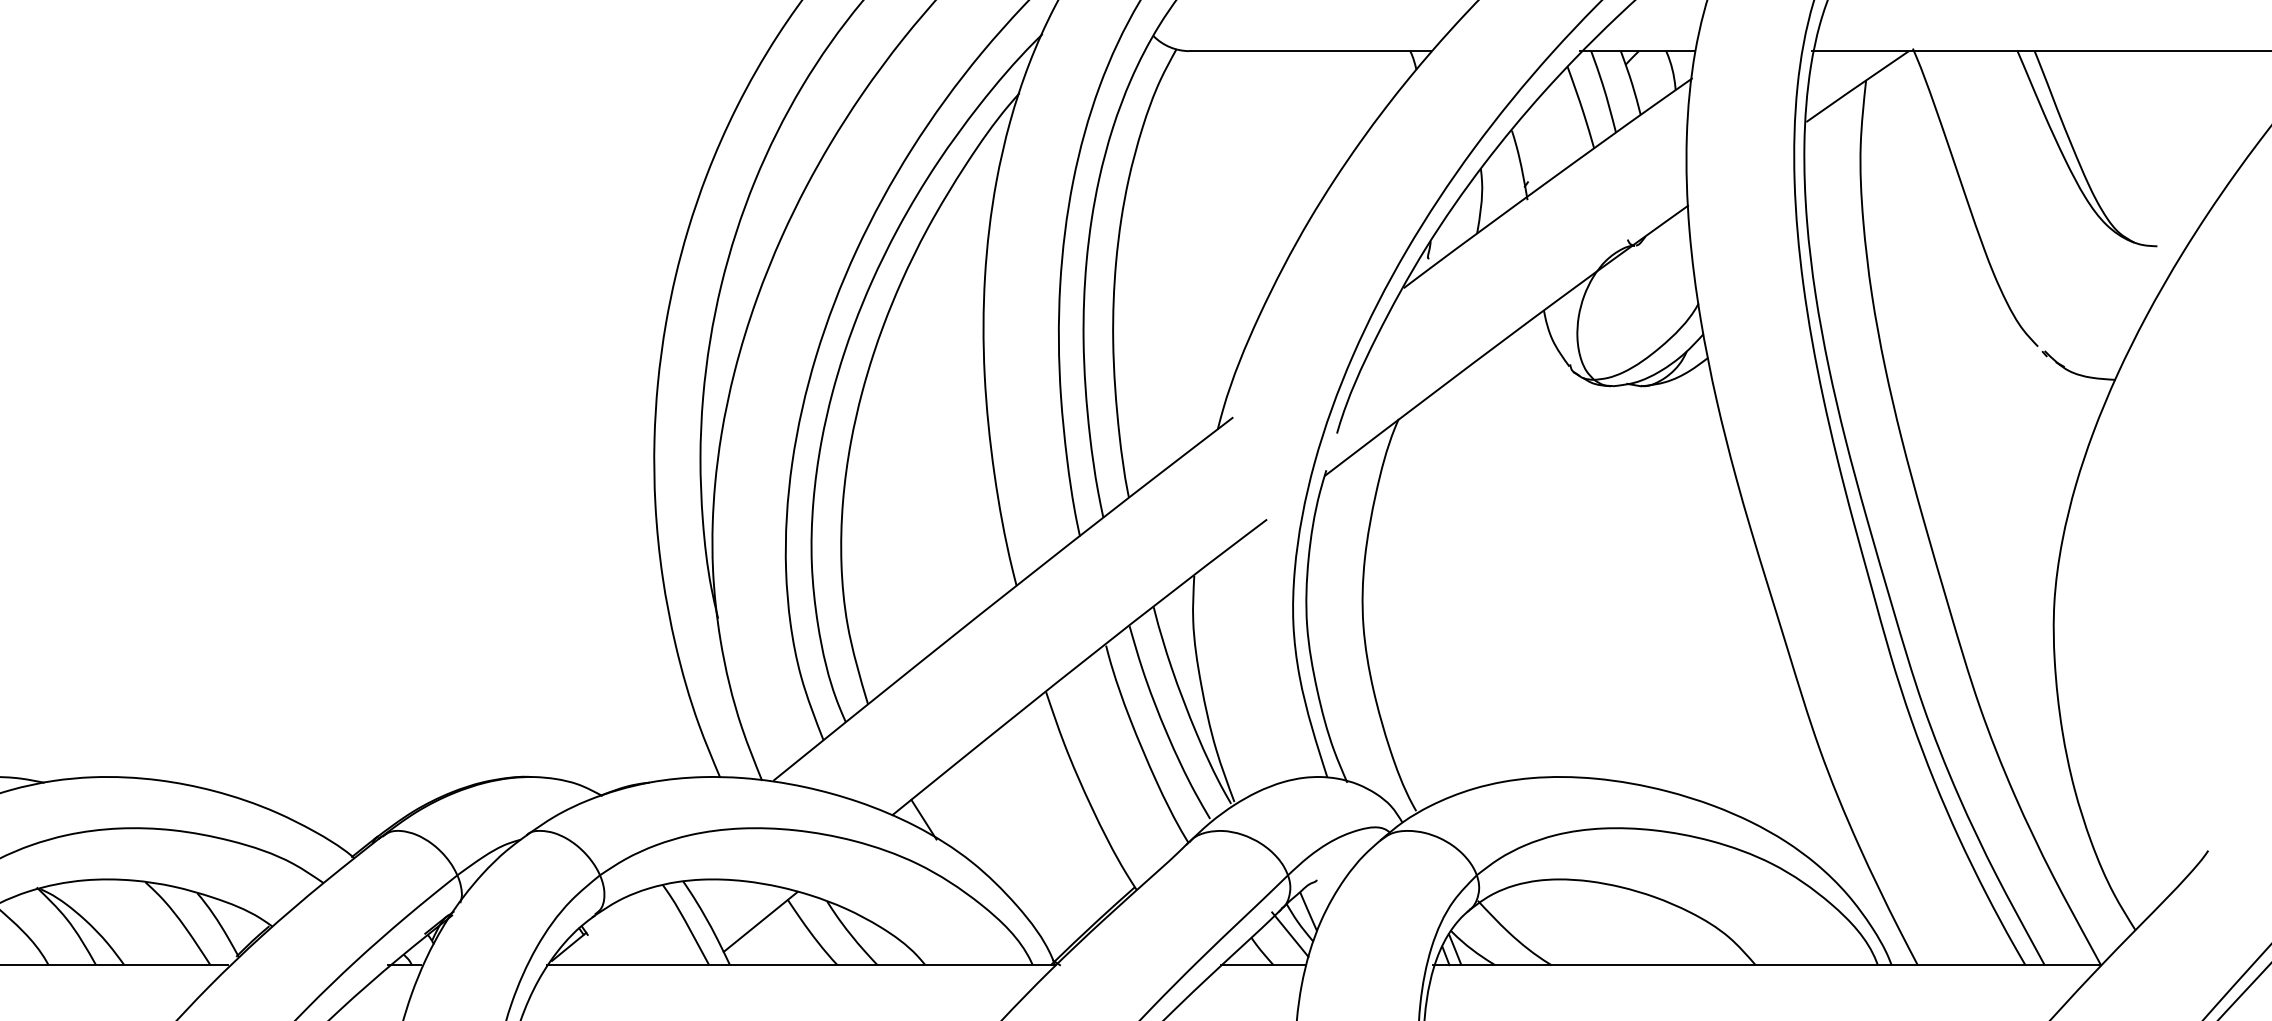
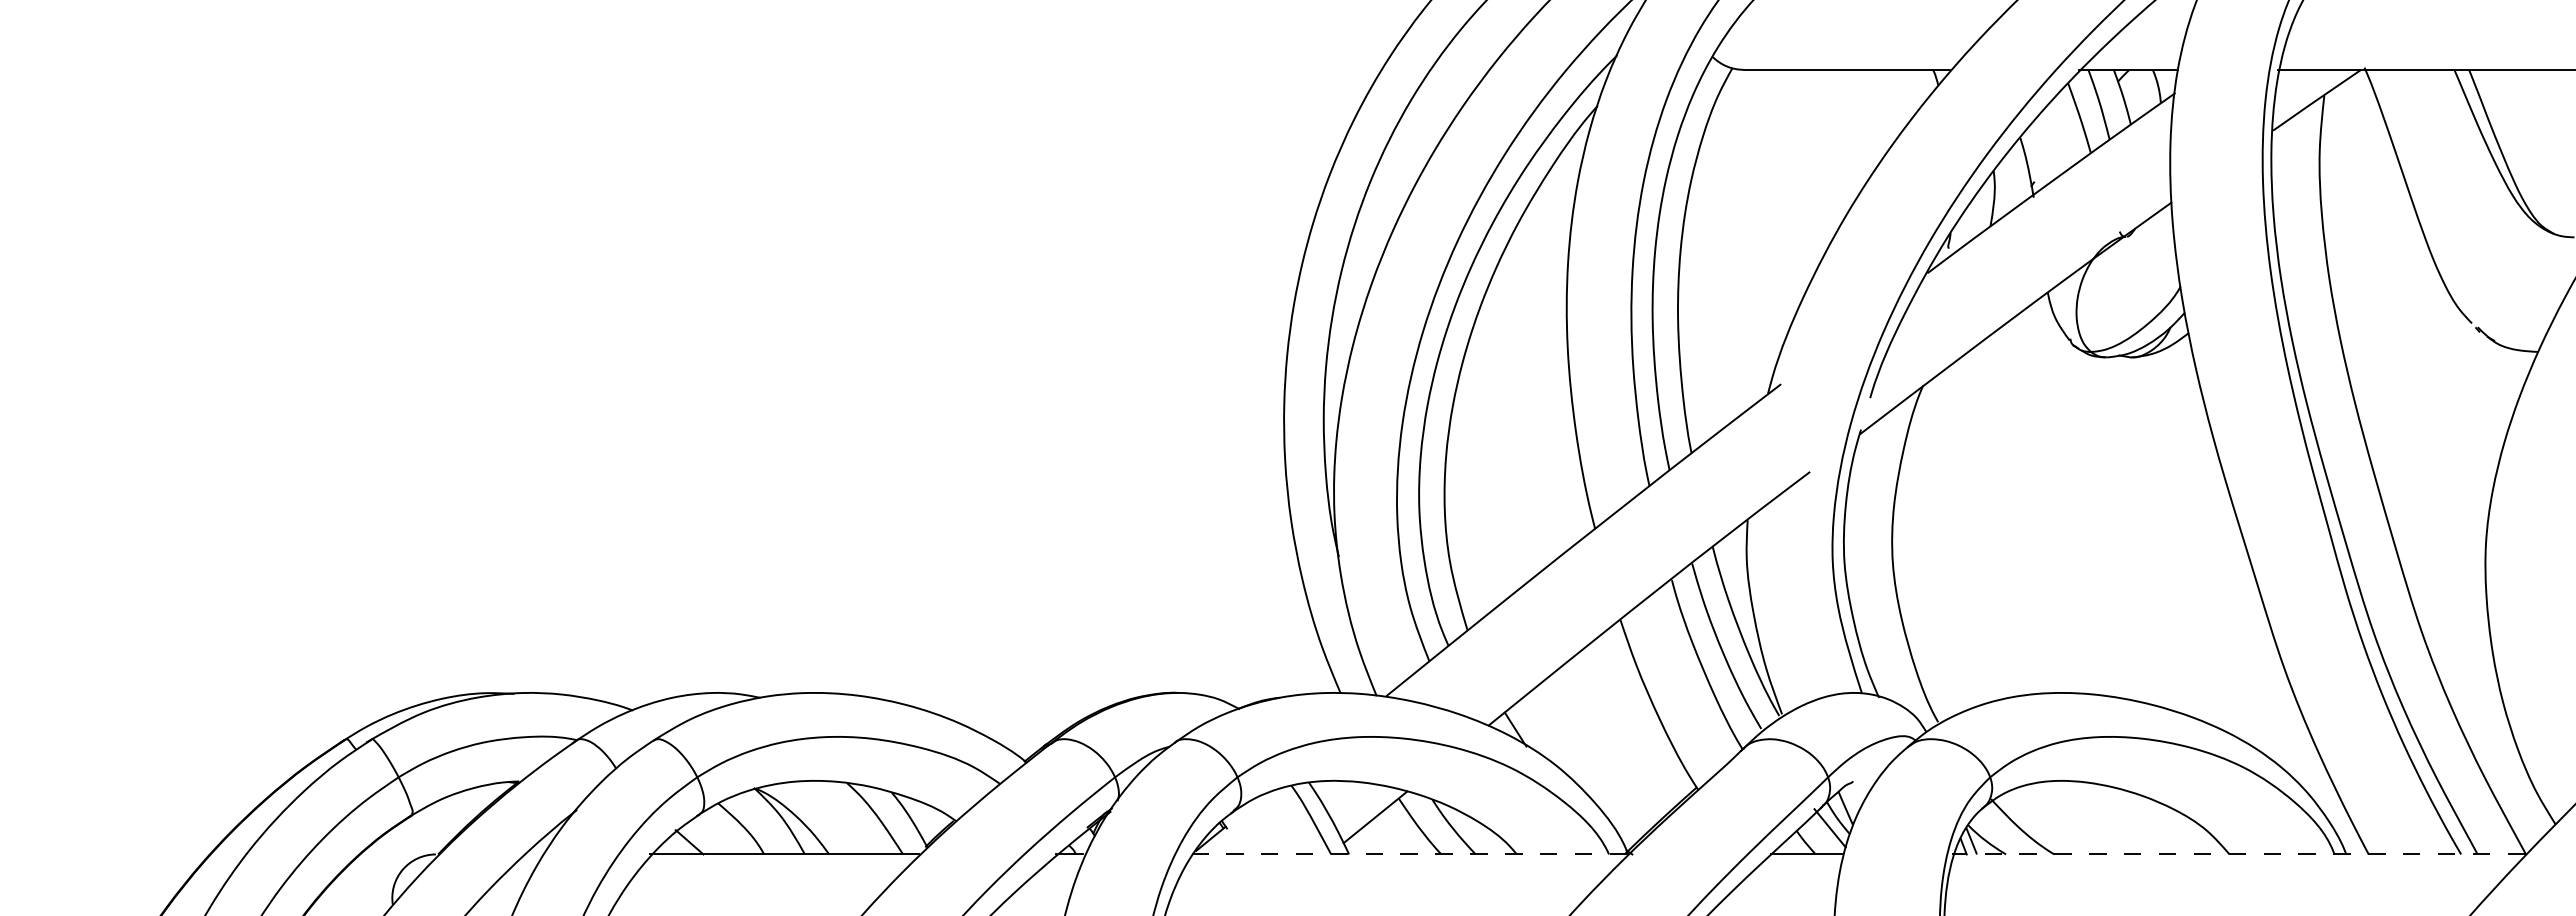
line: (800, 965) -> (1409, 854), solid -> dashed
line: (1766, 965) -> (2238, 854), solid -> dashed

